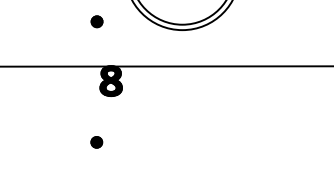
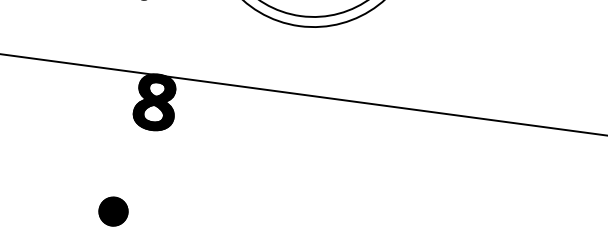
part: (96, 142) -> (113, 211), size x1.4

